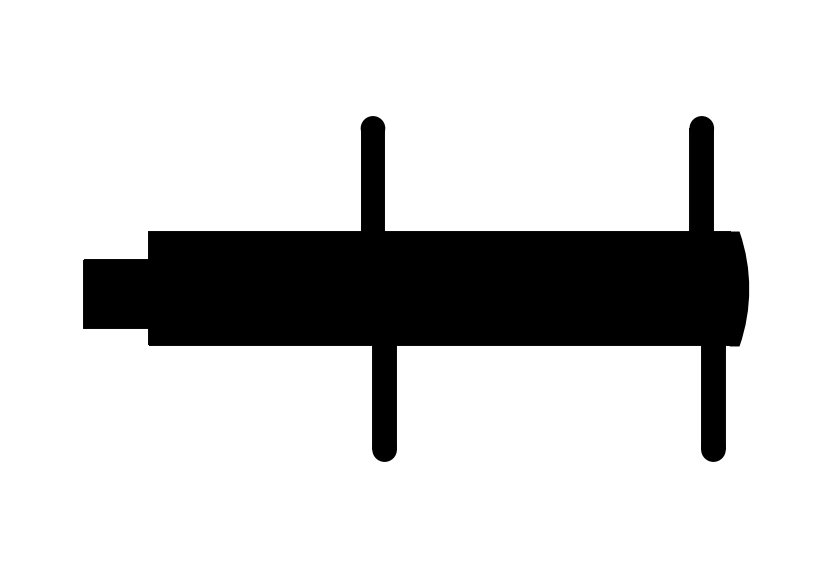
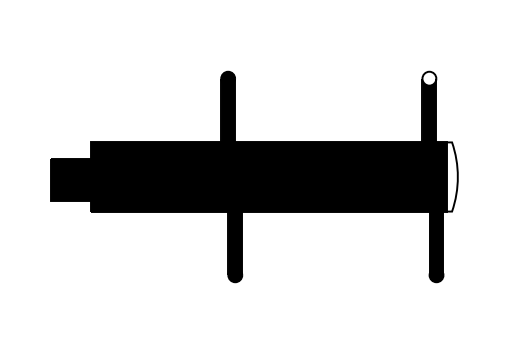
fill: (701, 128) -> (429, 78), removed
fill: (737, 288) -> (451, 176), removed

